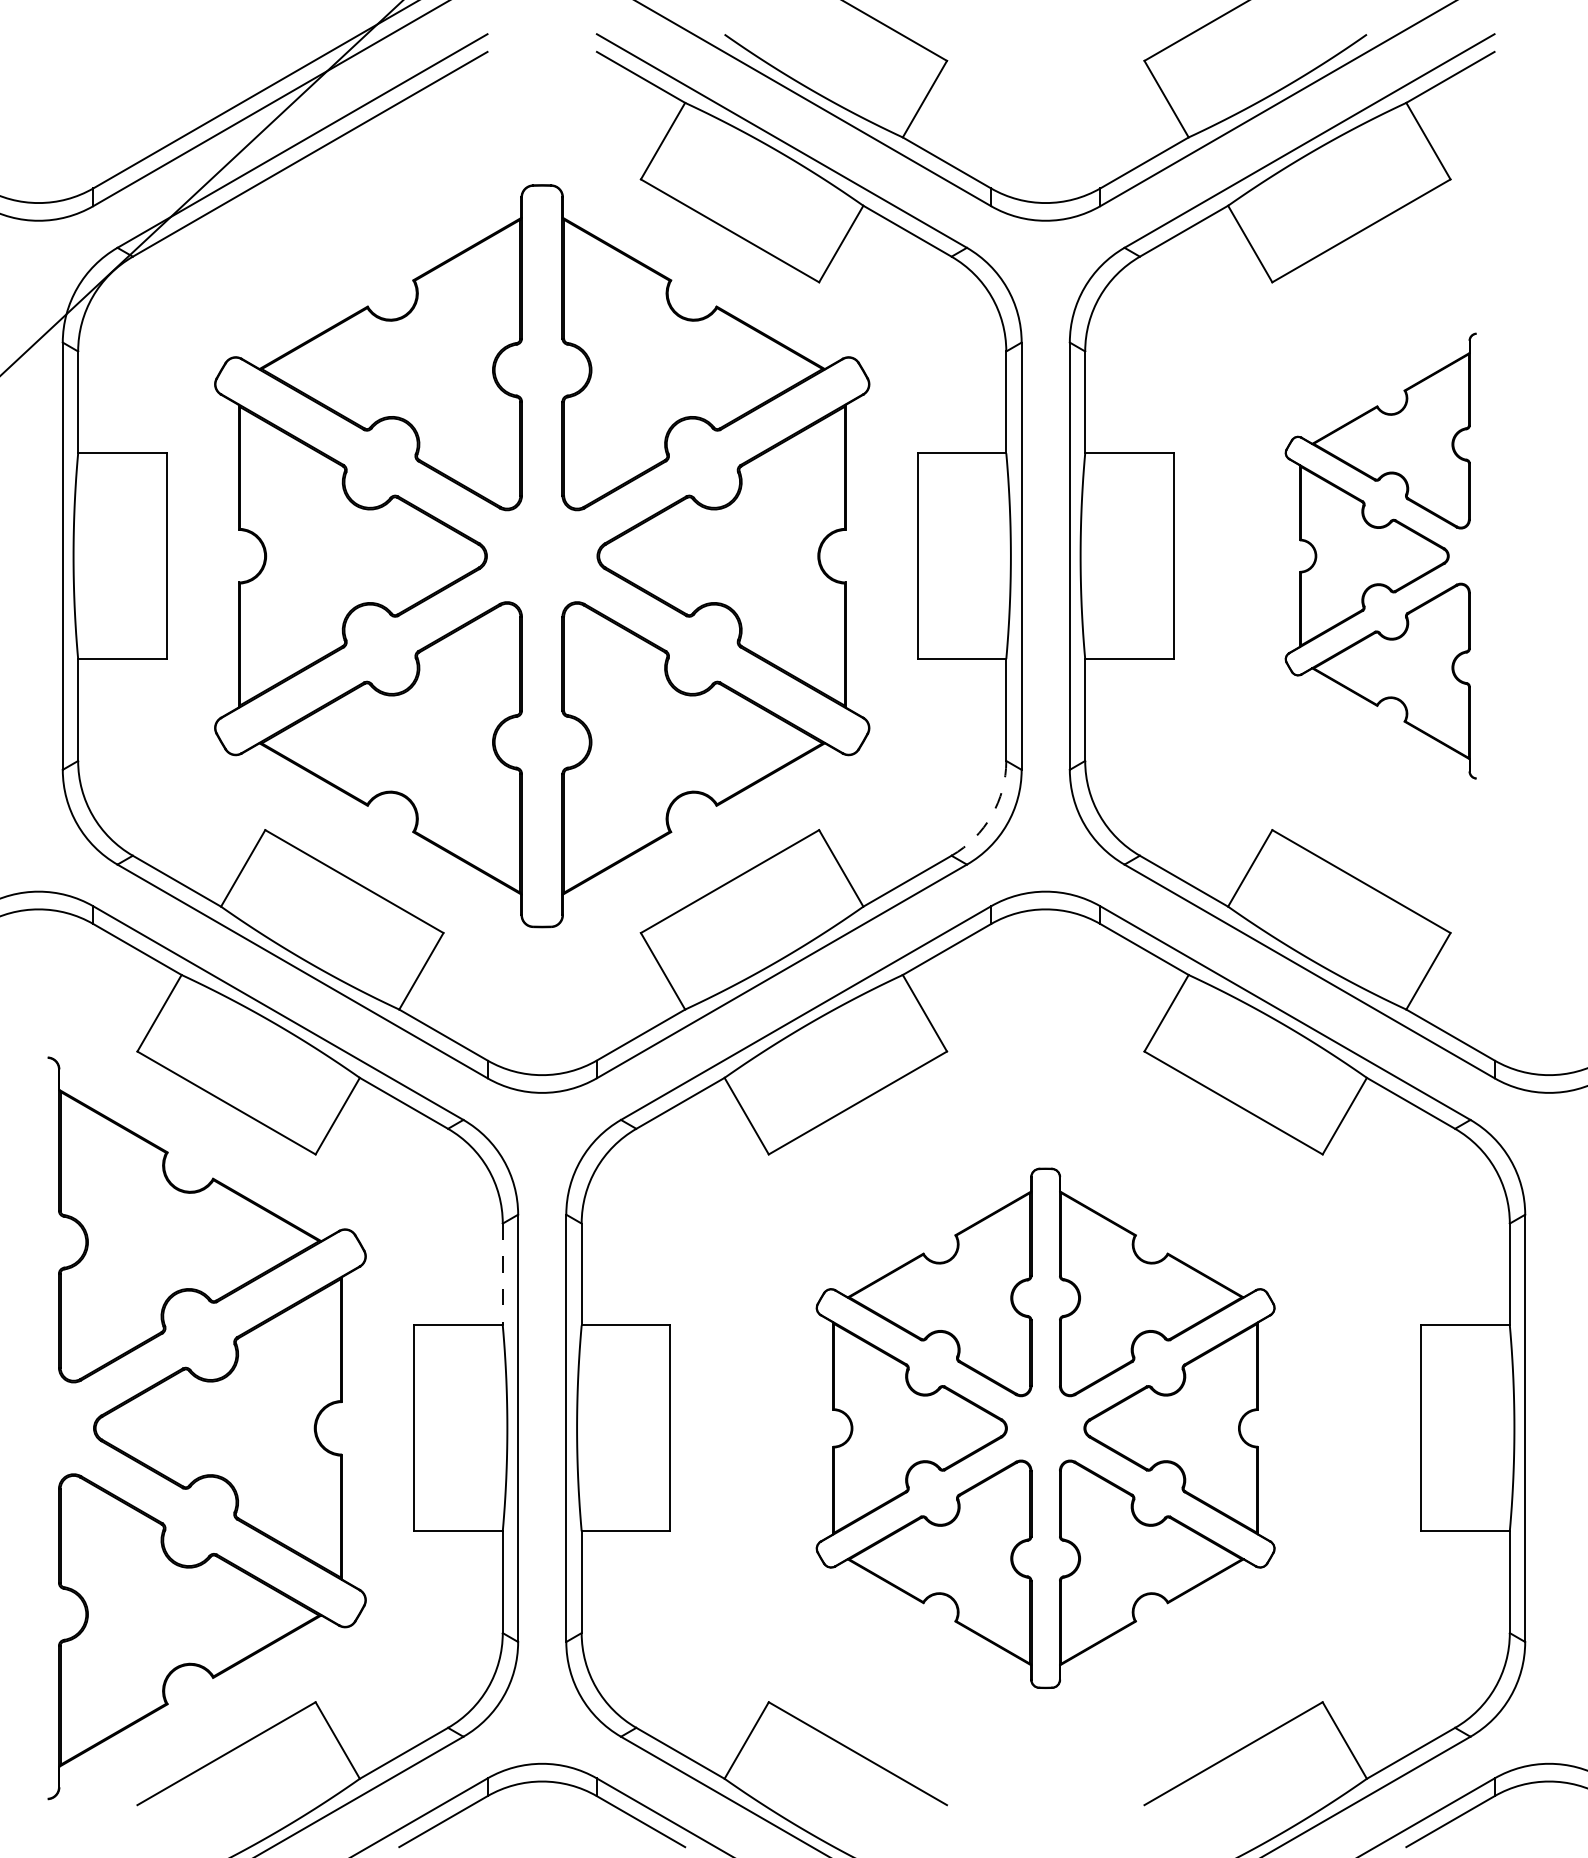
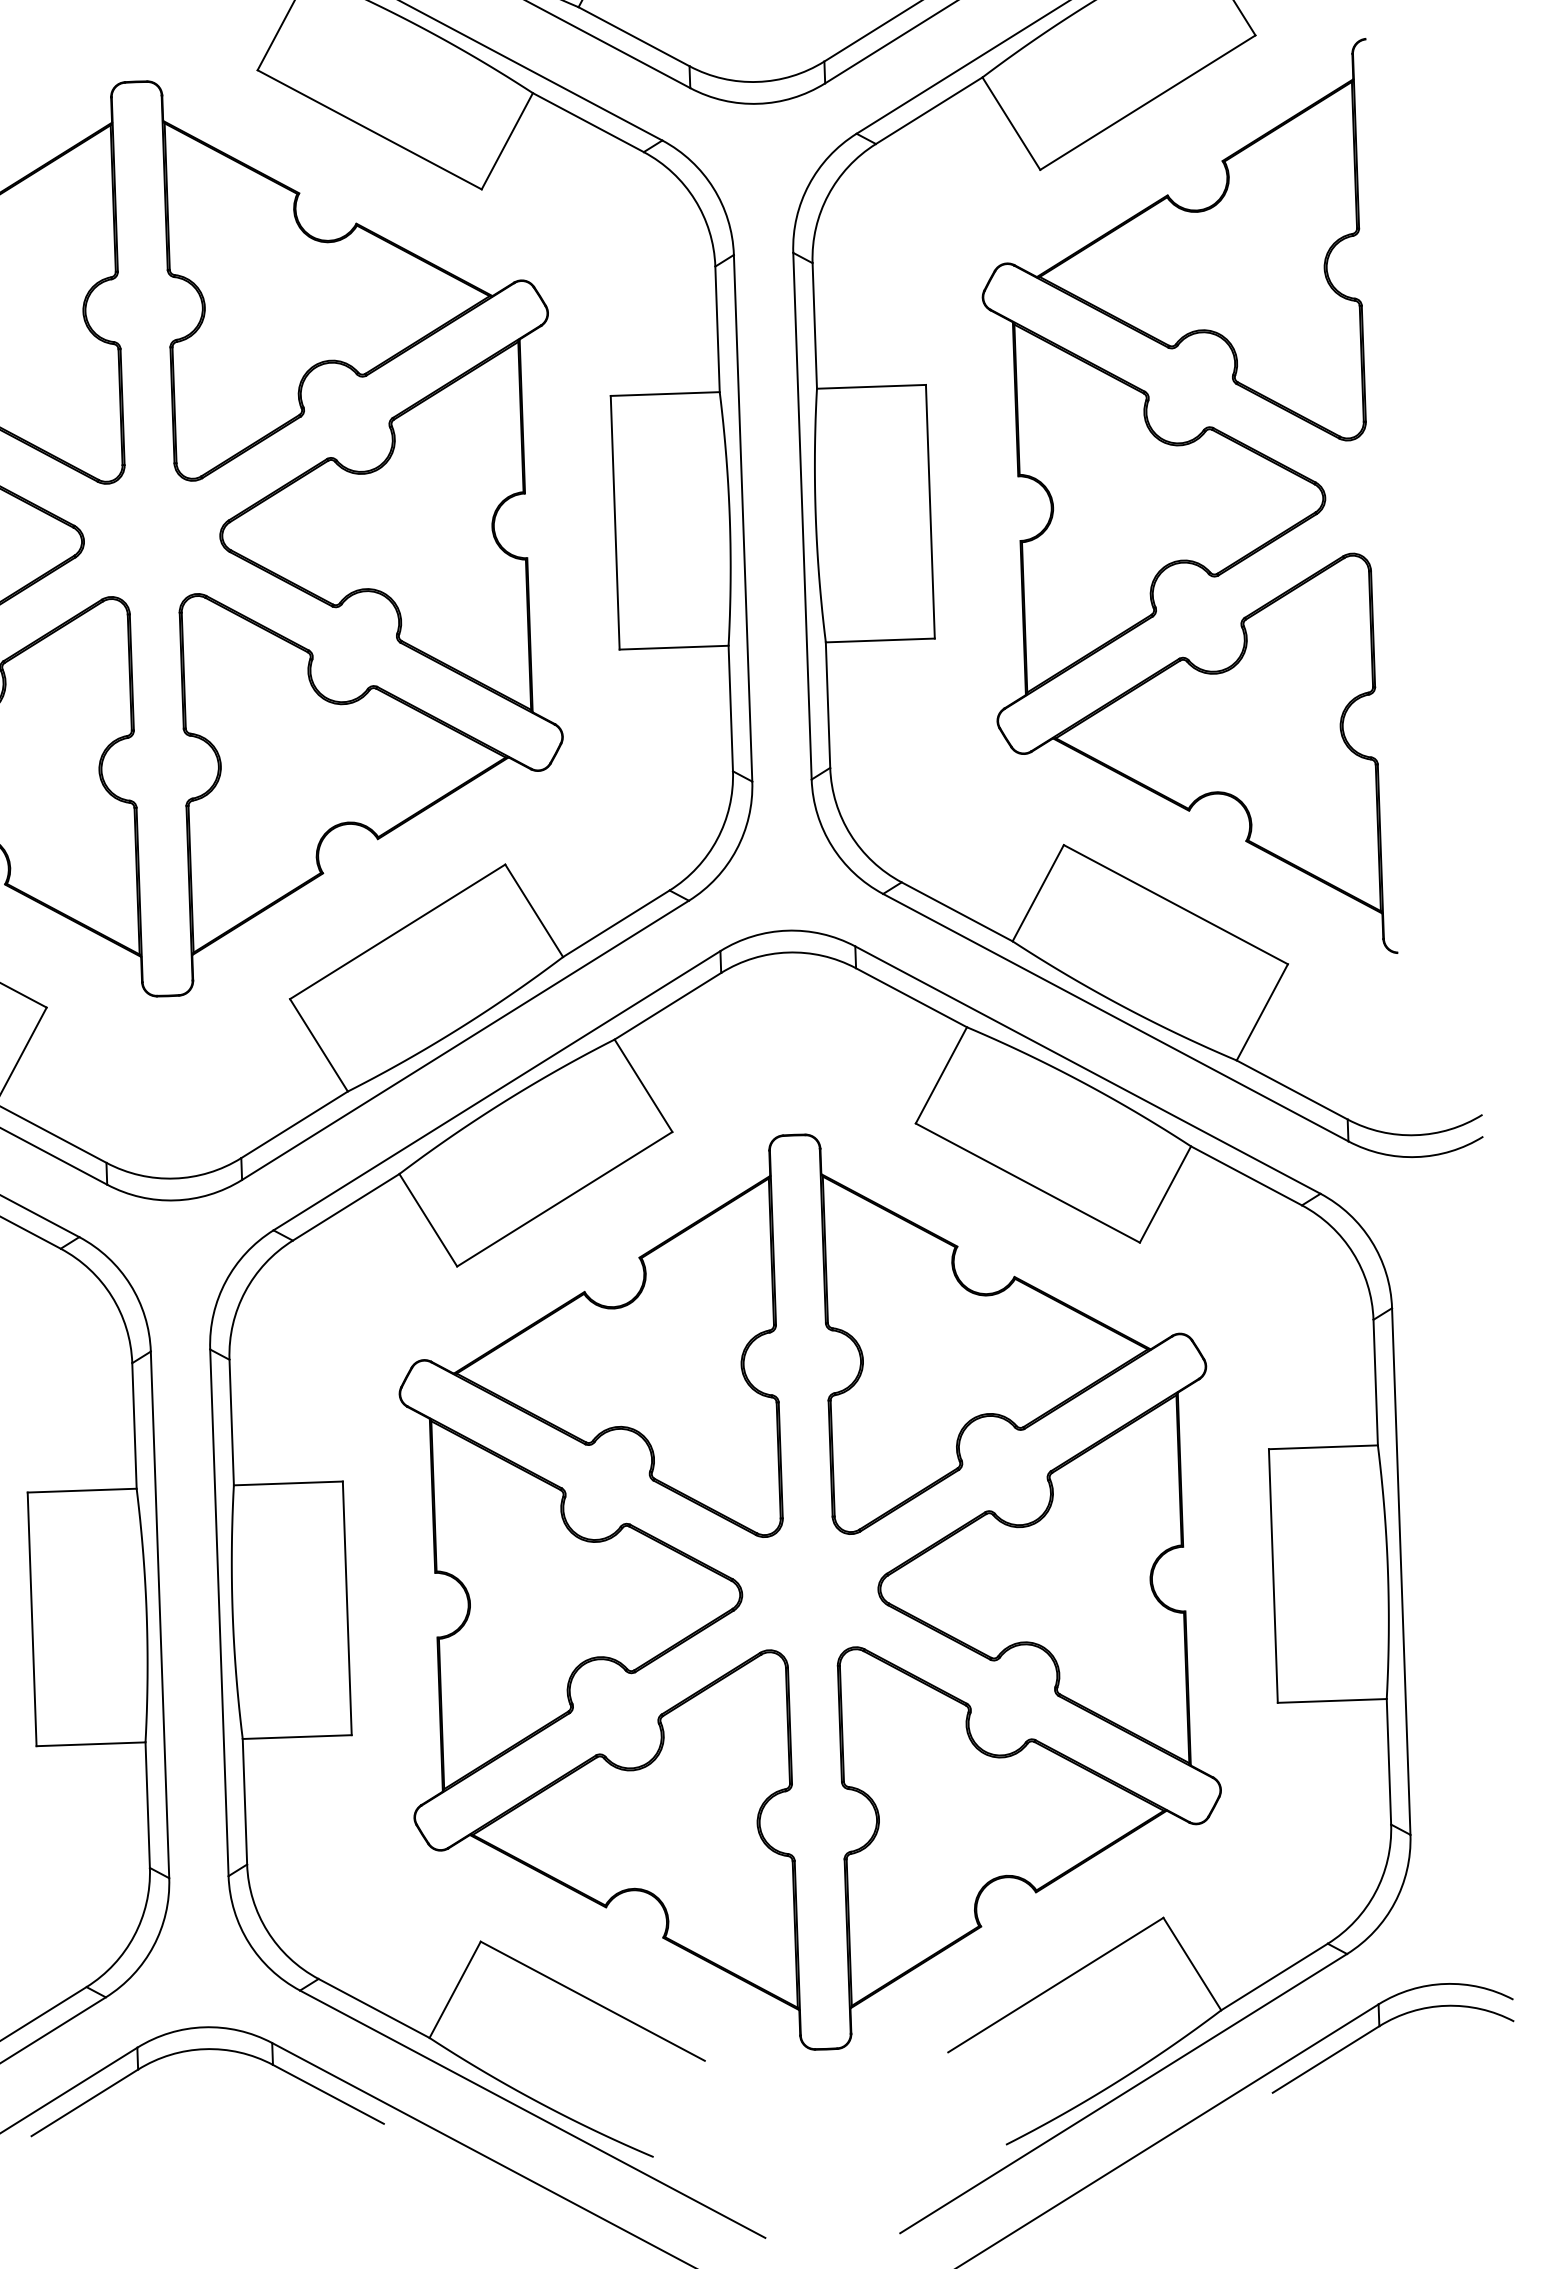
part: (1380, 555) -> (1185, 501), size x1.67
arc: (991, 815) -> (717, 839), dashed -> solid
line: (502, 1274) -> (134, 1425), dashed -> solid
part: (1045, 1428) -> (810, 1592), size x1.43

